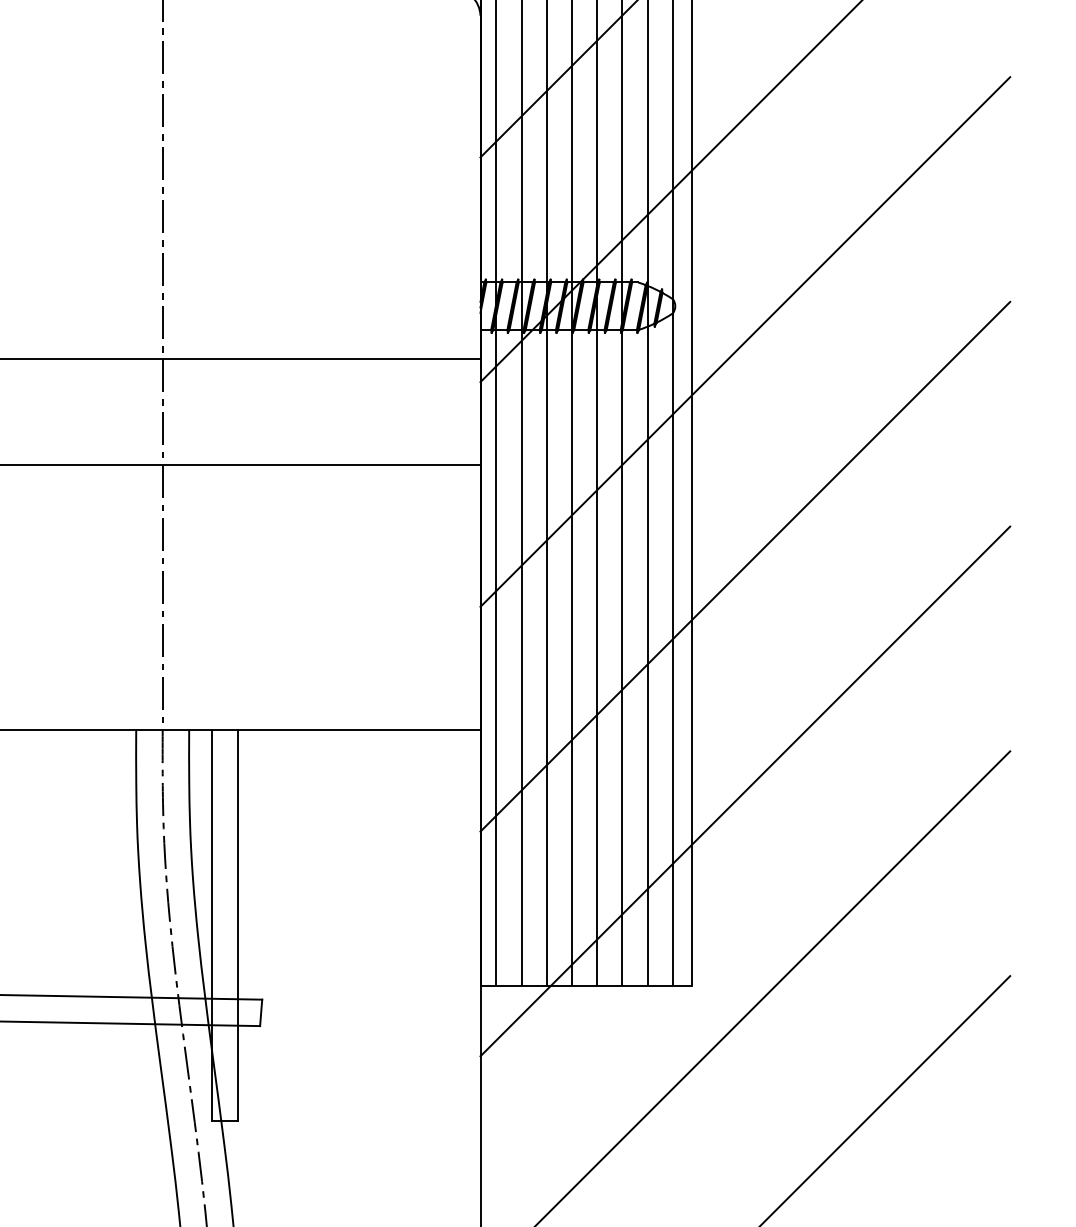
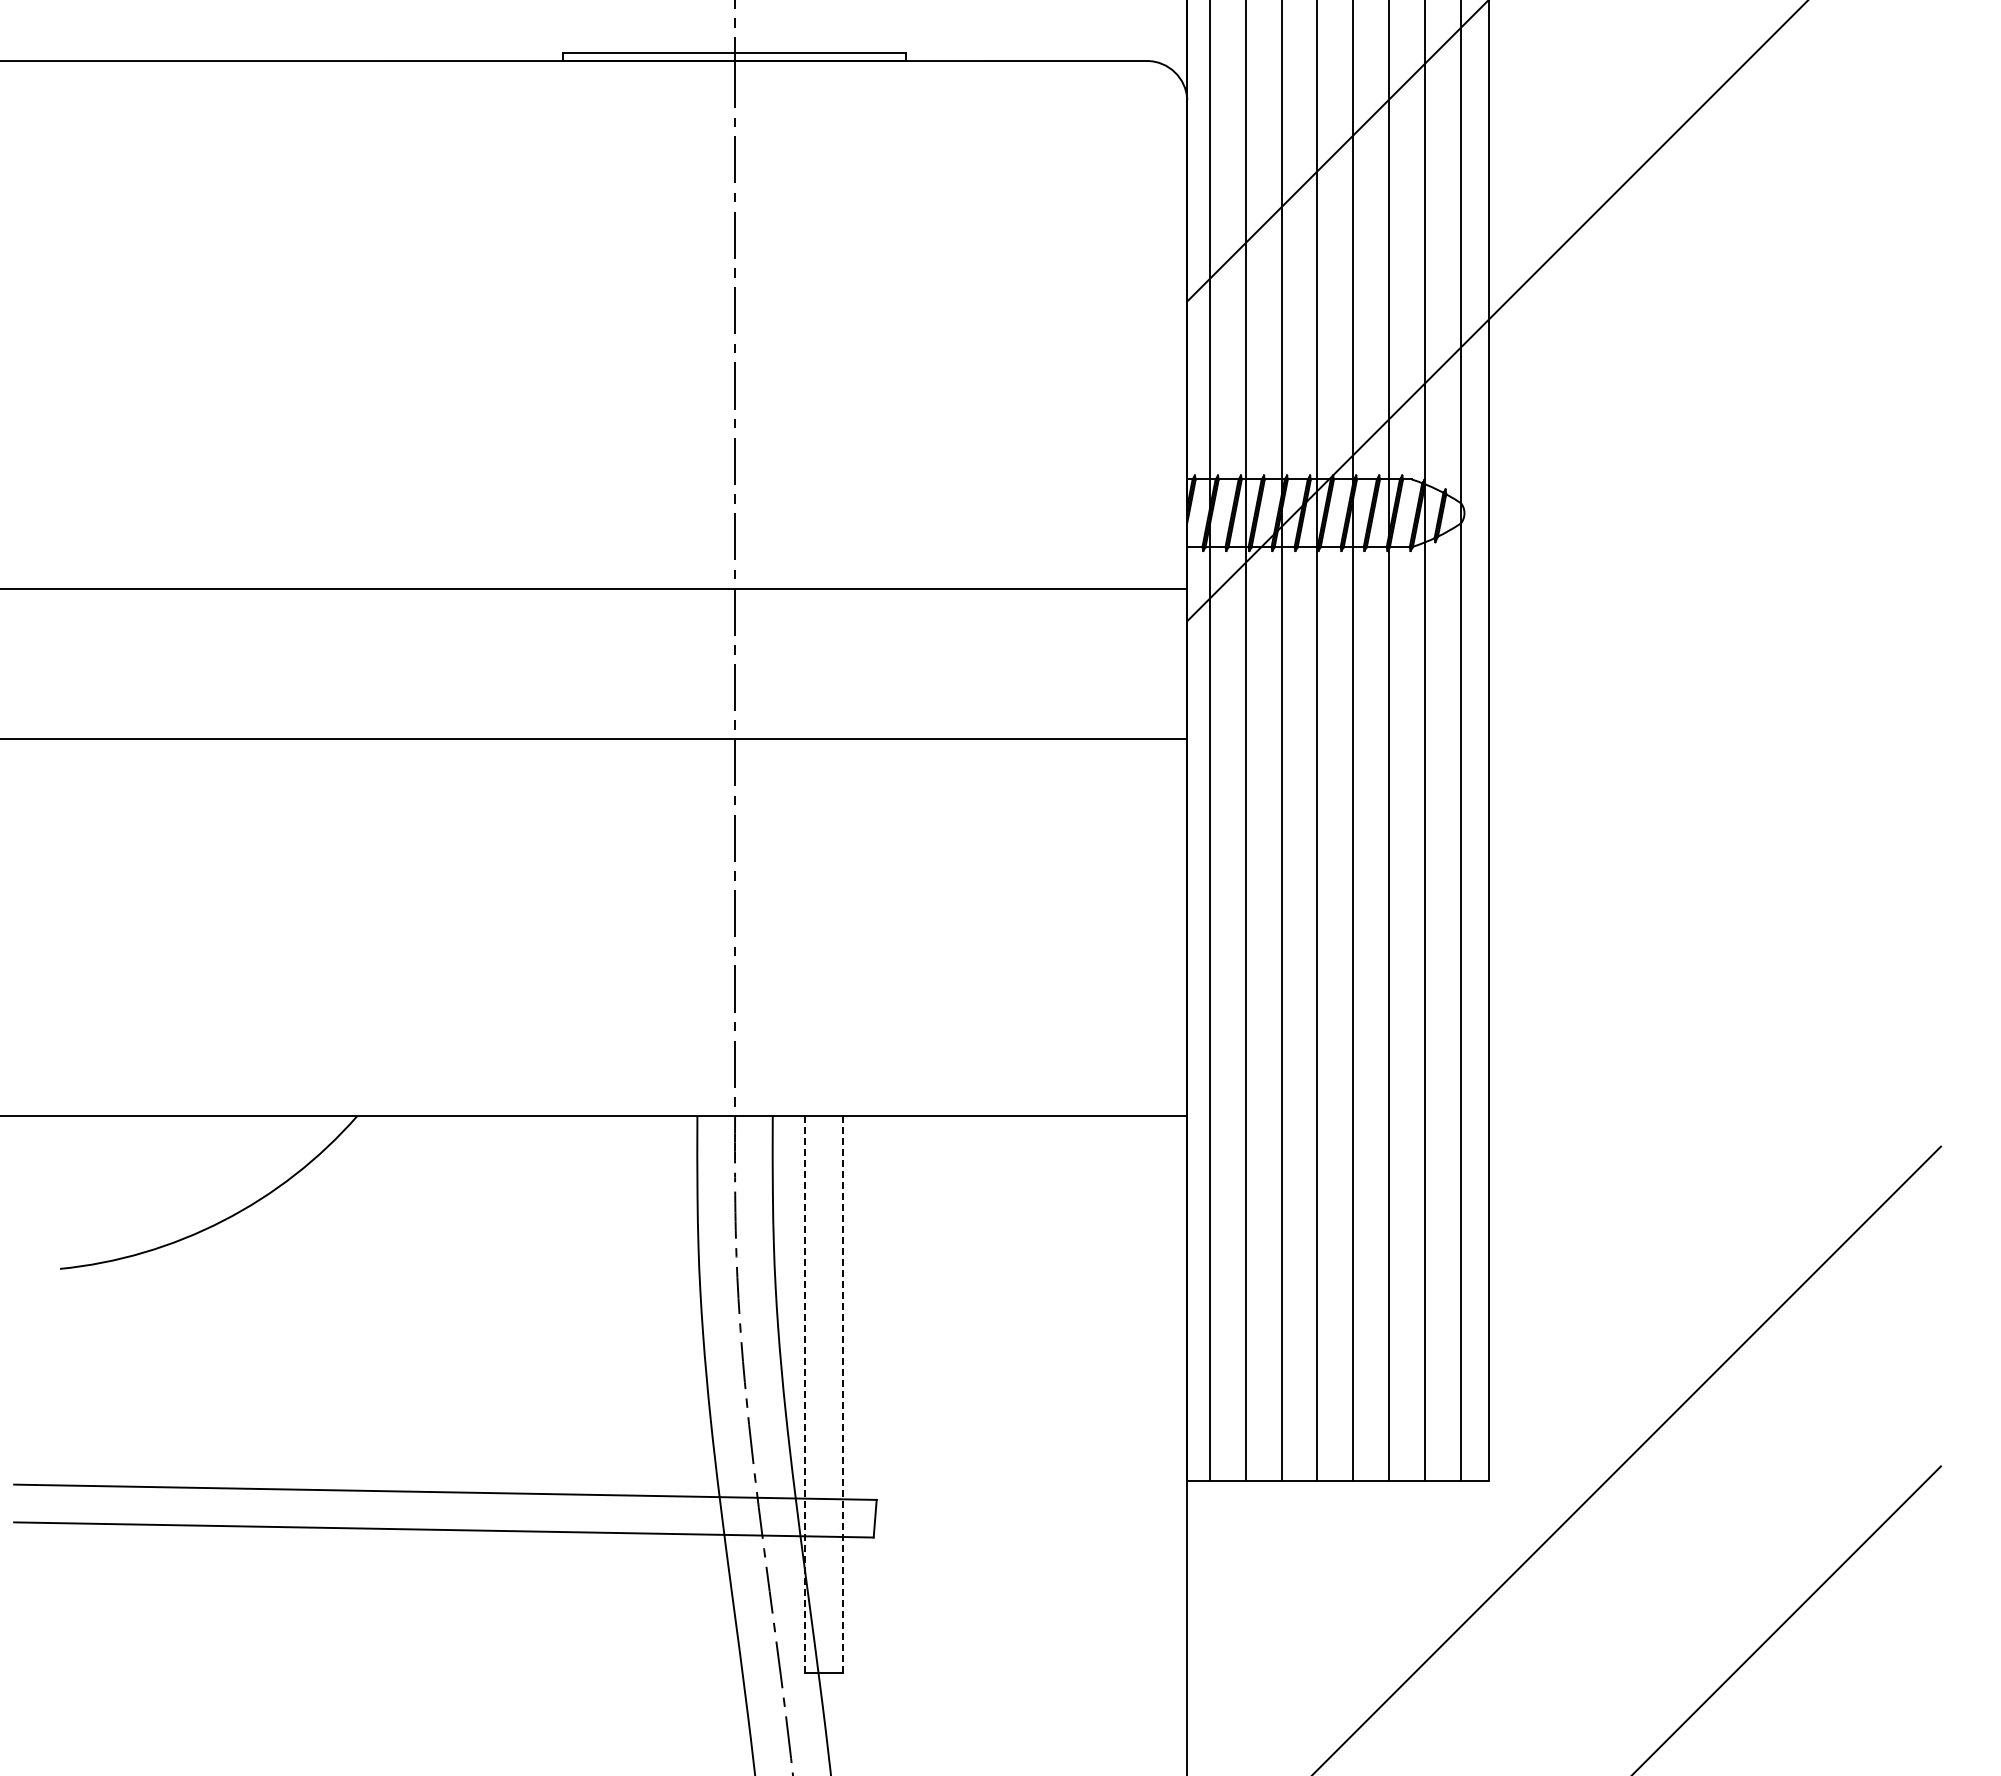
line: (744, 342) -> (1563, 564), removed
line: (744, 566) -> (1563, 883), removed
line: (744, 791) -> (1563, 1203), removed
line: (211, 925) -> (804, 1394), solid -> dashed
line: (238, 925) -> (842, 1394), solid -> dashed

